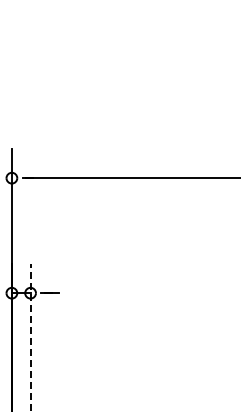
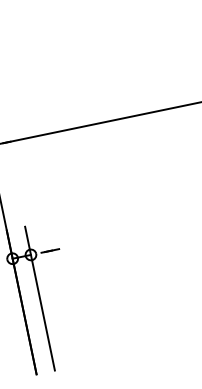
line: (30, 337) -> (39, 298), dashed -> solid

